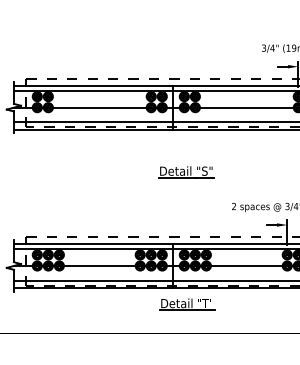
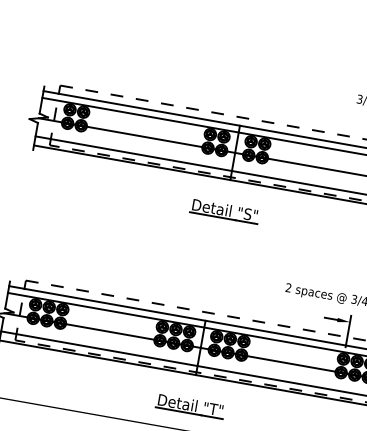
part: (186, 172) -> (225, 211), moved
part: (187, 304) -> (190, 406), moved

